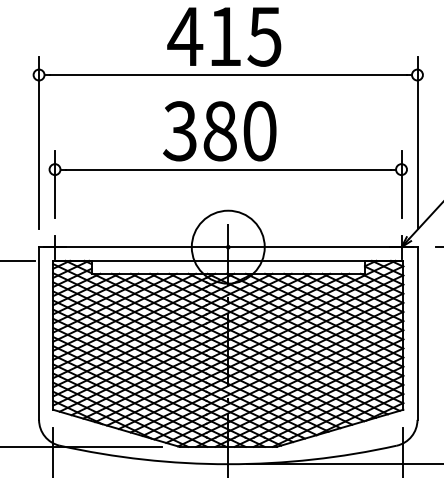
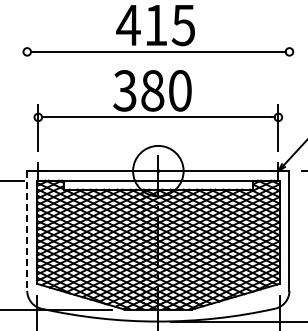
line: (39, 142) -> (27, 98), removed
line: (417, 142) -> (289, 98), removed
line: (39, 334) -> (27, 231), solid -> dashed

